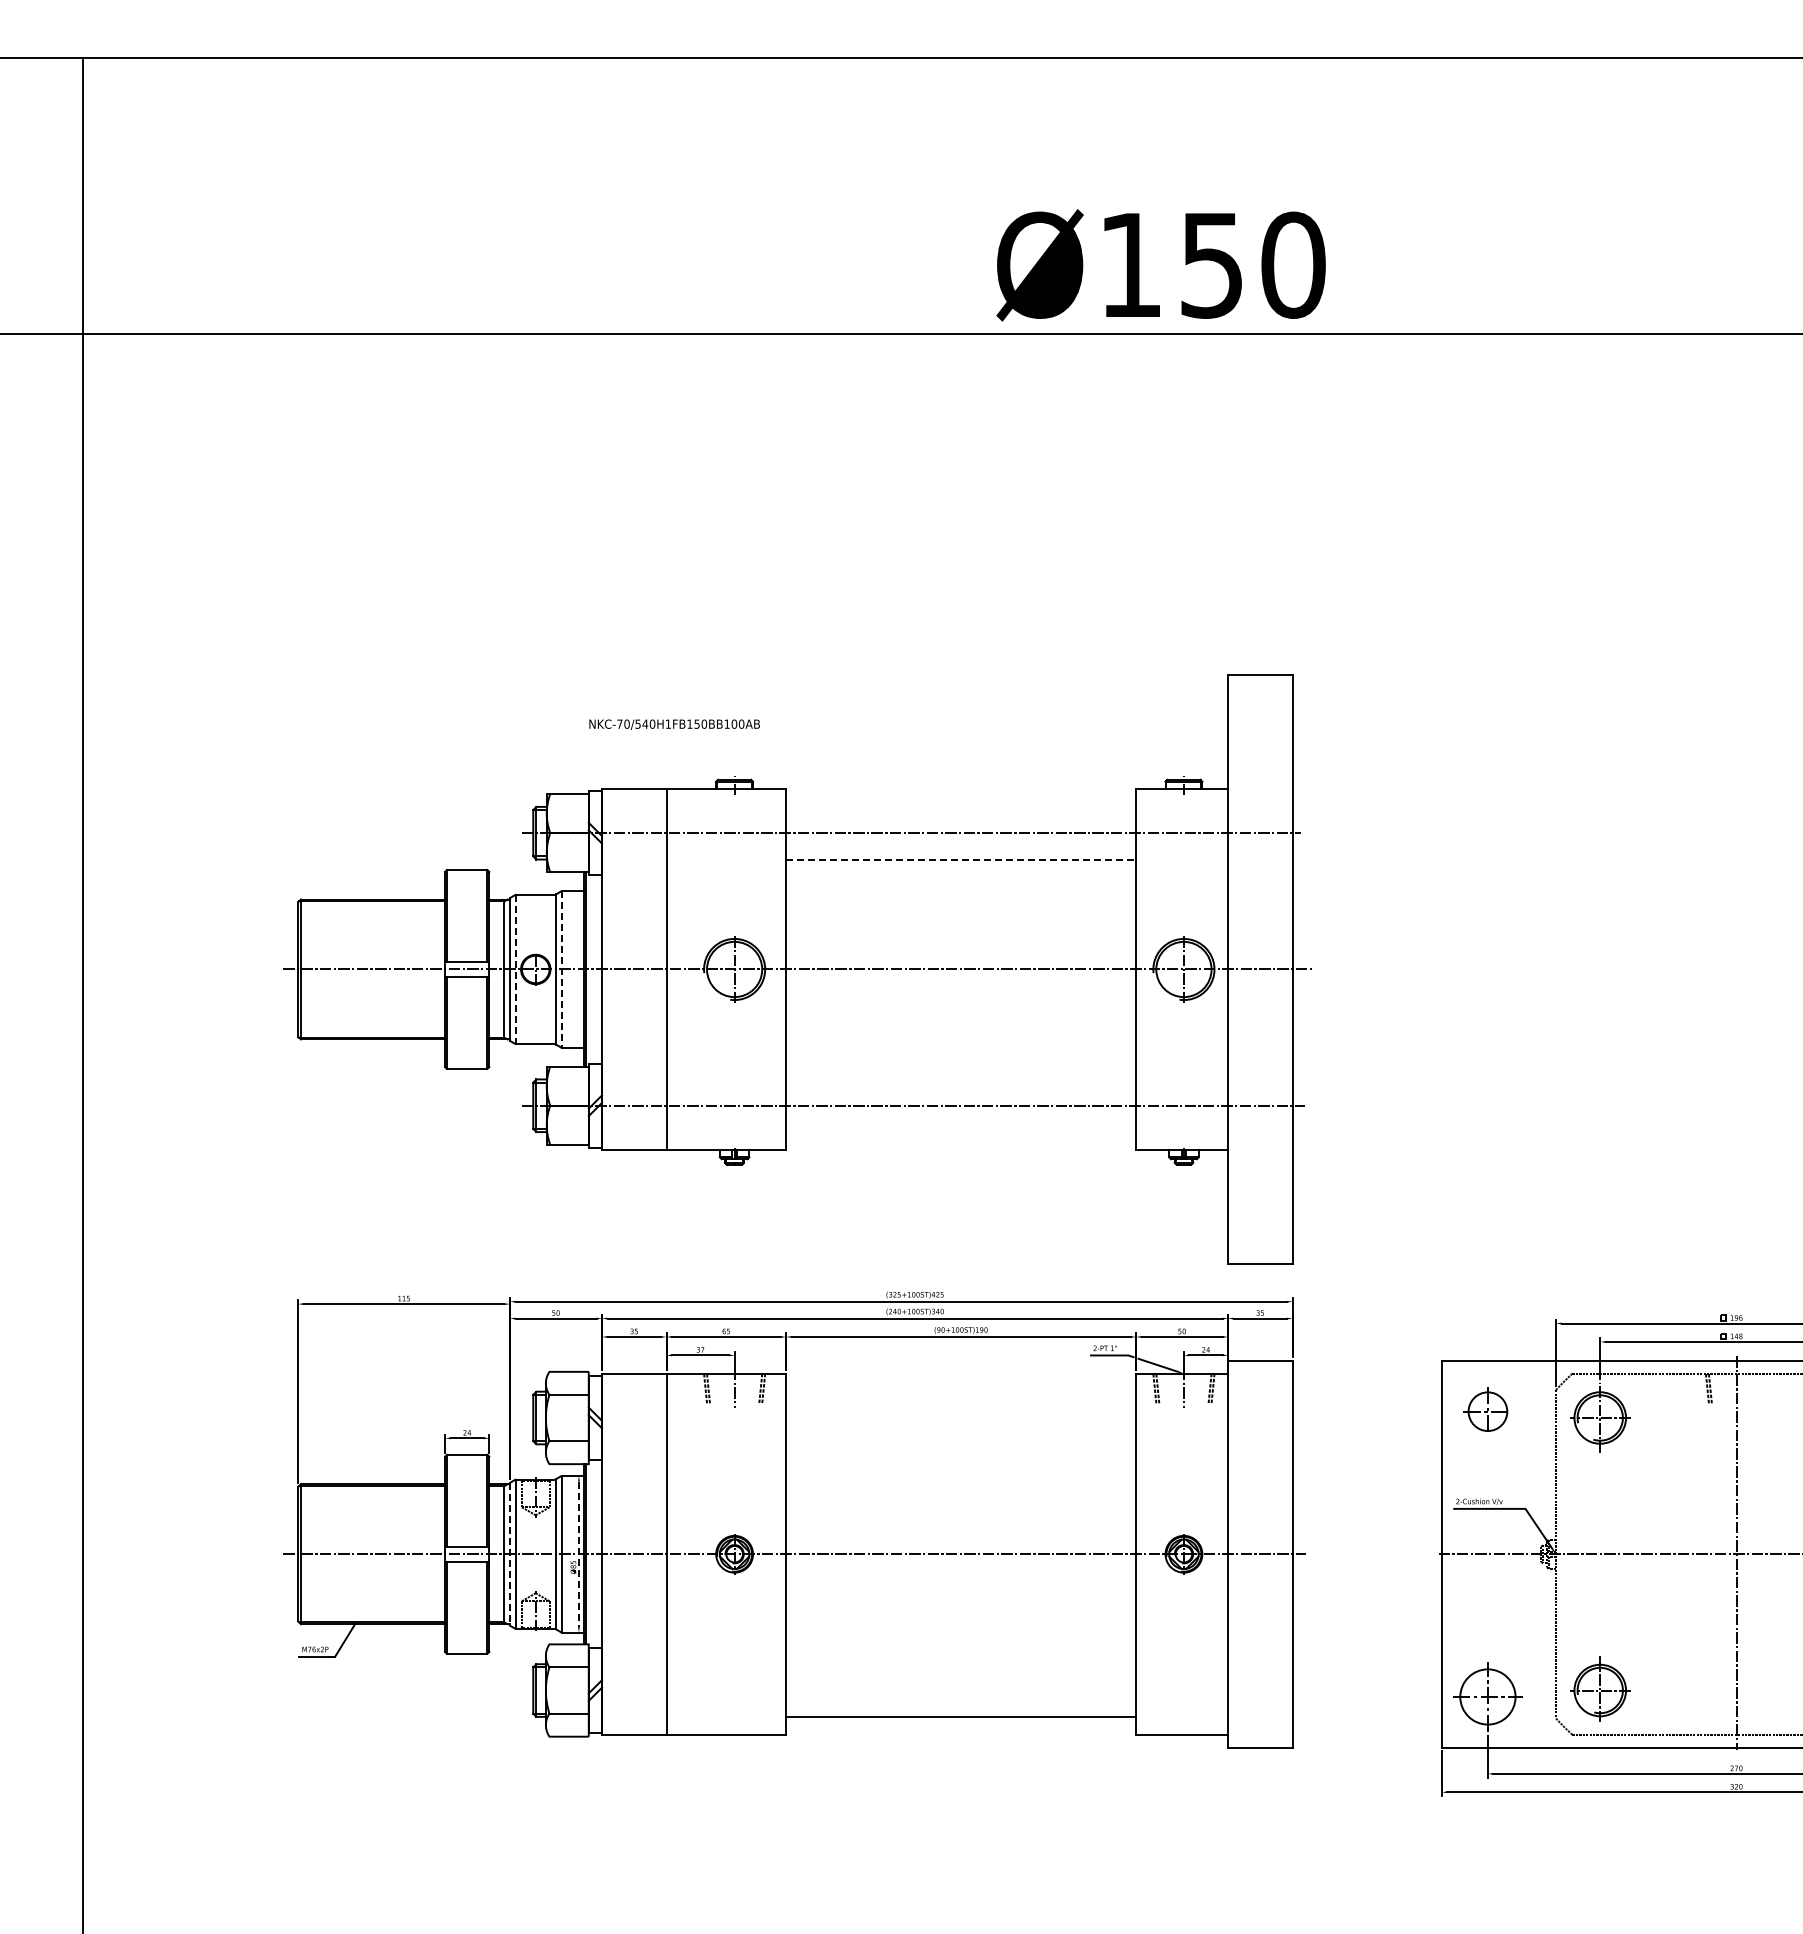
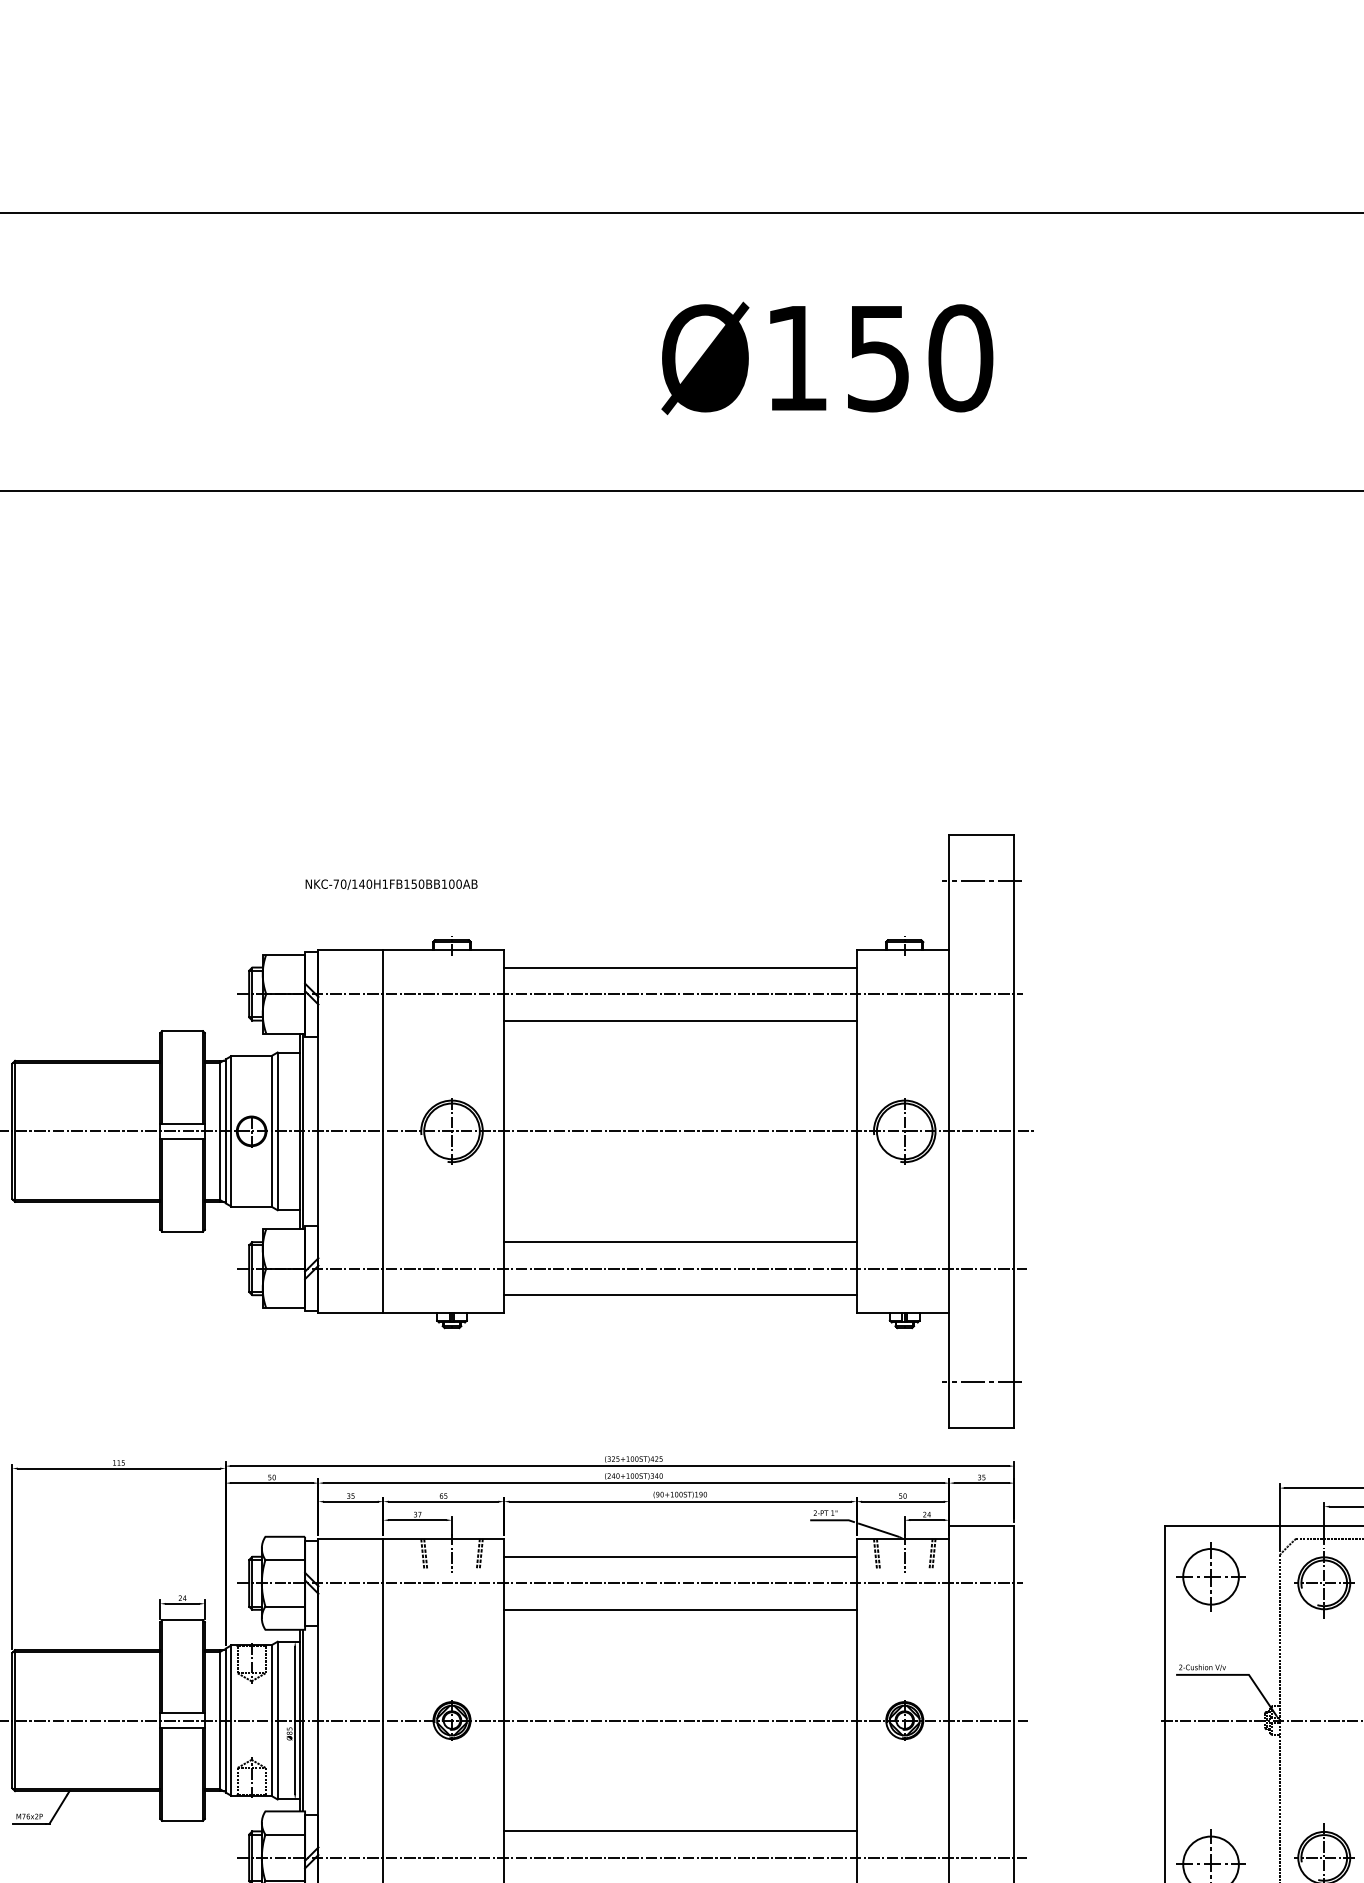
text: (1160, 265) -> (826, 358), moved
line: (1259, 720) -> (980, 880), added
text: (637, 723) -> (354, 883), NKC-70/540H1FB150BB100AB -> NKC-70/140H1FB150BB100AB
line: (961, 806) -> (680, 967), added
line: (961, 859) -> (680, 1020), dashed -> solid
line: (515, 969) -> (231, 1131), dashed -> solid
line: (561, 969) -> (277, 1131), dashed -> solid
line: (961, 1079) -> (680, 1242), added
line: (961, 1132) -> (680, 1295), added
line: (1259, 1218) -> (980, 1382), added
line: (961, 1391) -> (680, 1556), added
part: (1487, 1411) -> (1210, 1576), size x1.43
line: (911, 1418) -> (630, 1583), added
line: (961, 1444) -> (680, 1610), added
line: (509, 1554) -> (225, 1720), dashed -> solid
line: (578, 1554) -> (294, 1720), dashed -> solid
line: (961, 1664) -> (680, 1831), added
line: (913, 1690) -> (632, 1857), added

